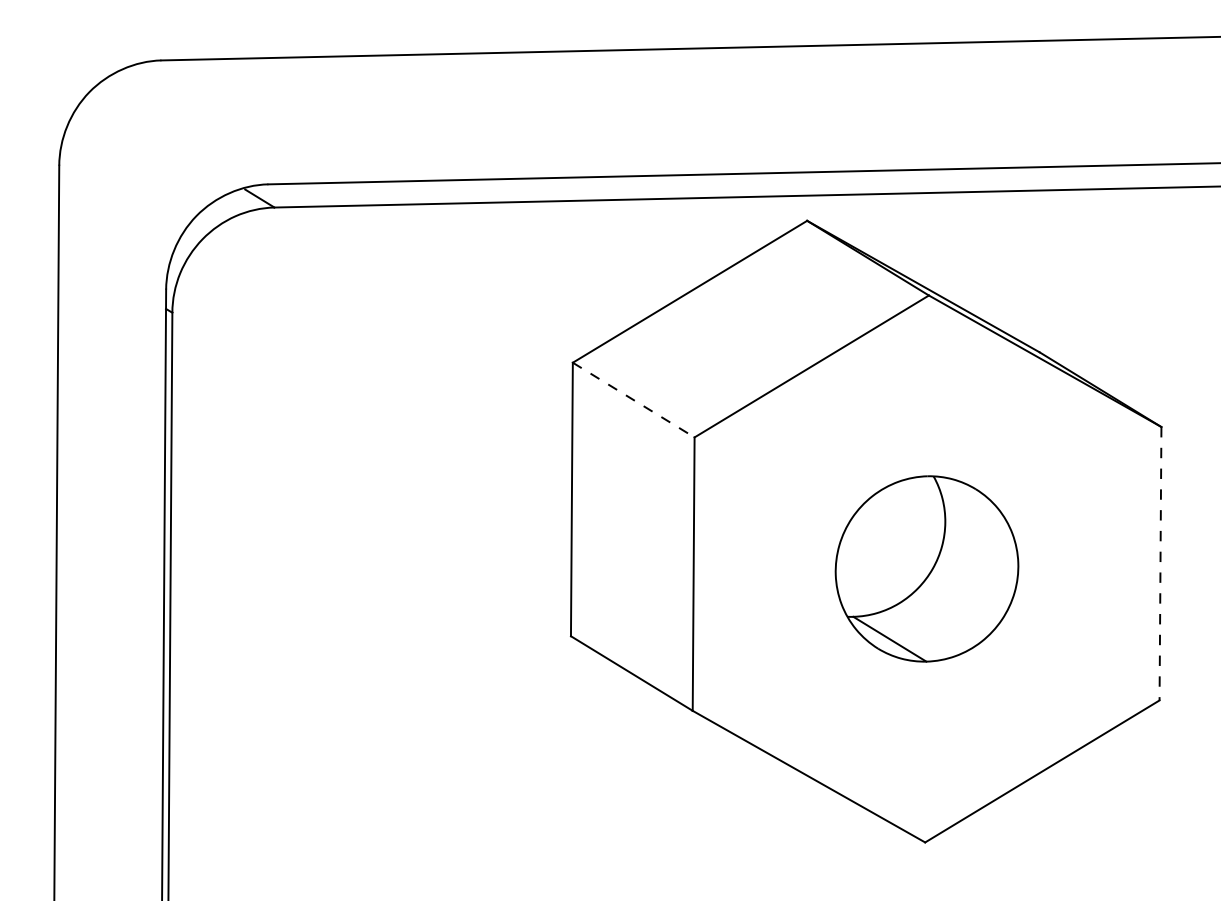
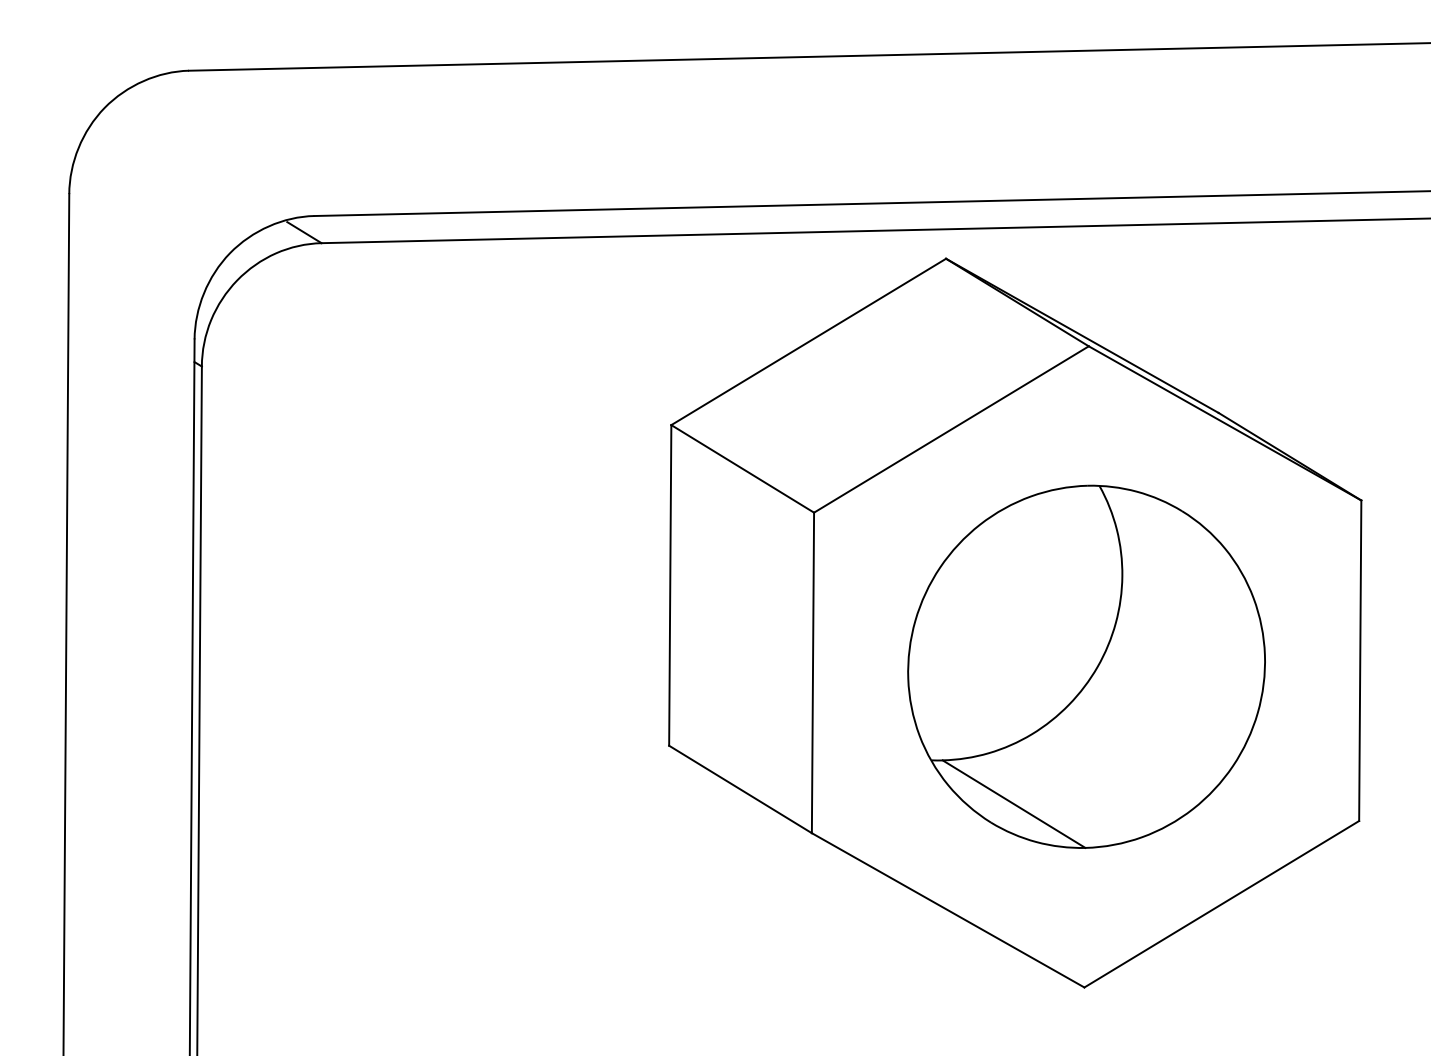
line: (634, 400) -> (743, 469), dashed -> solid
line: (1160, 563) -> (1360, 660), dashed -> solid
part: (926, 568) -> (1085, 666), size x1.67

